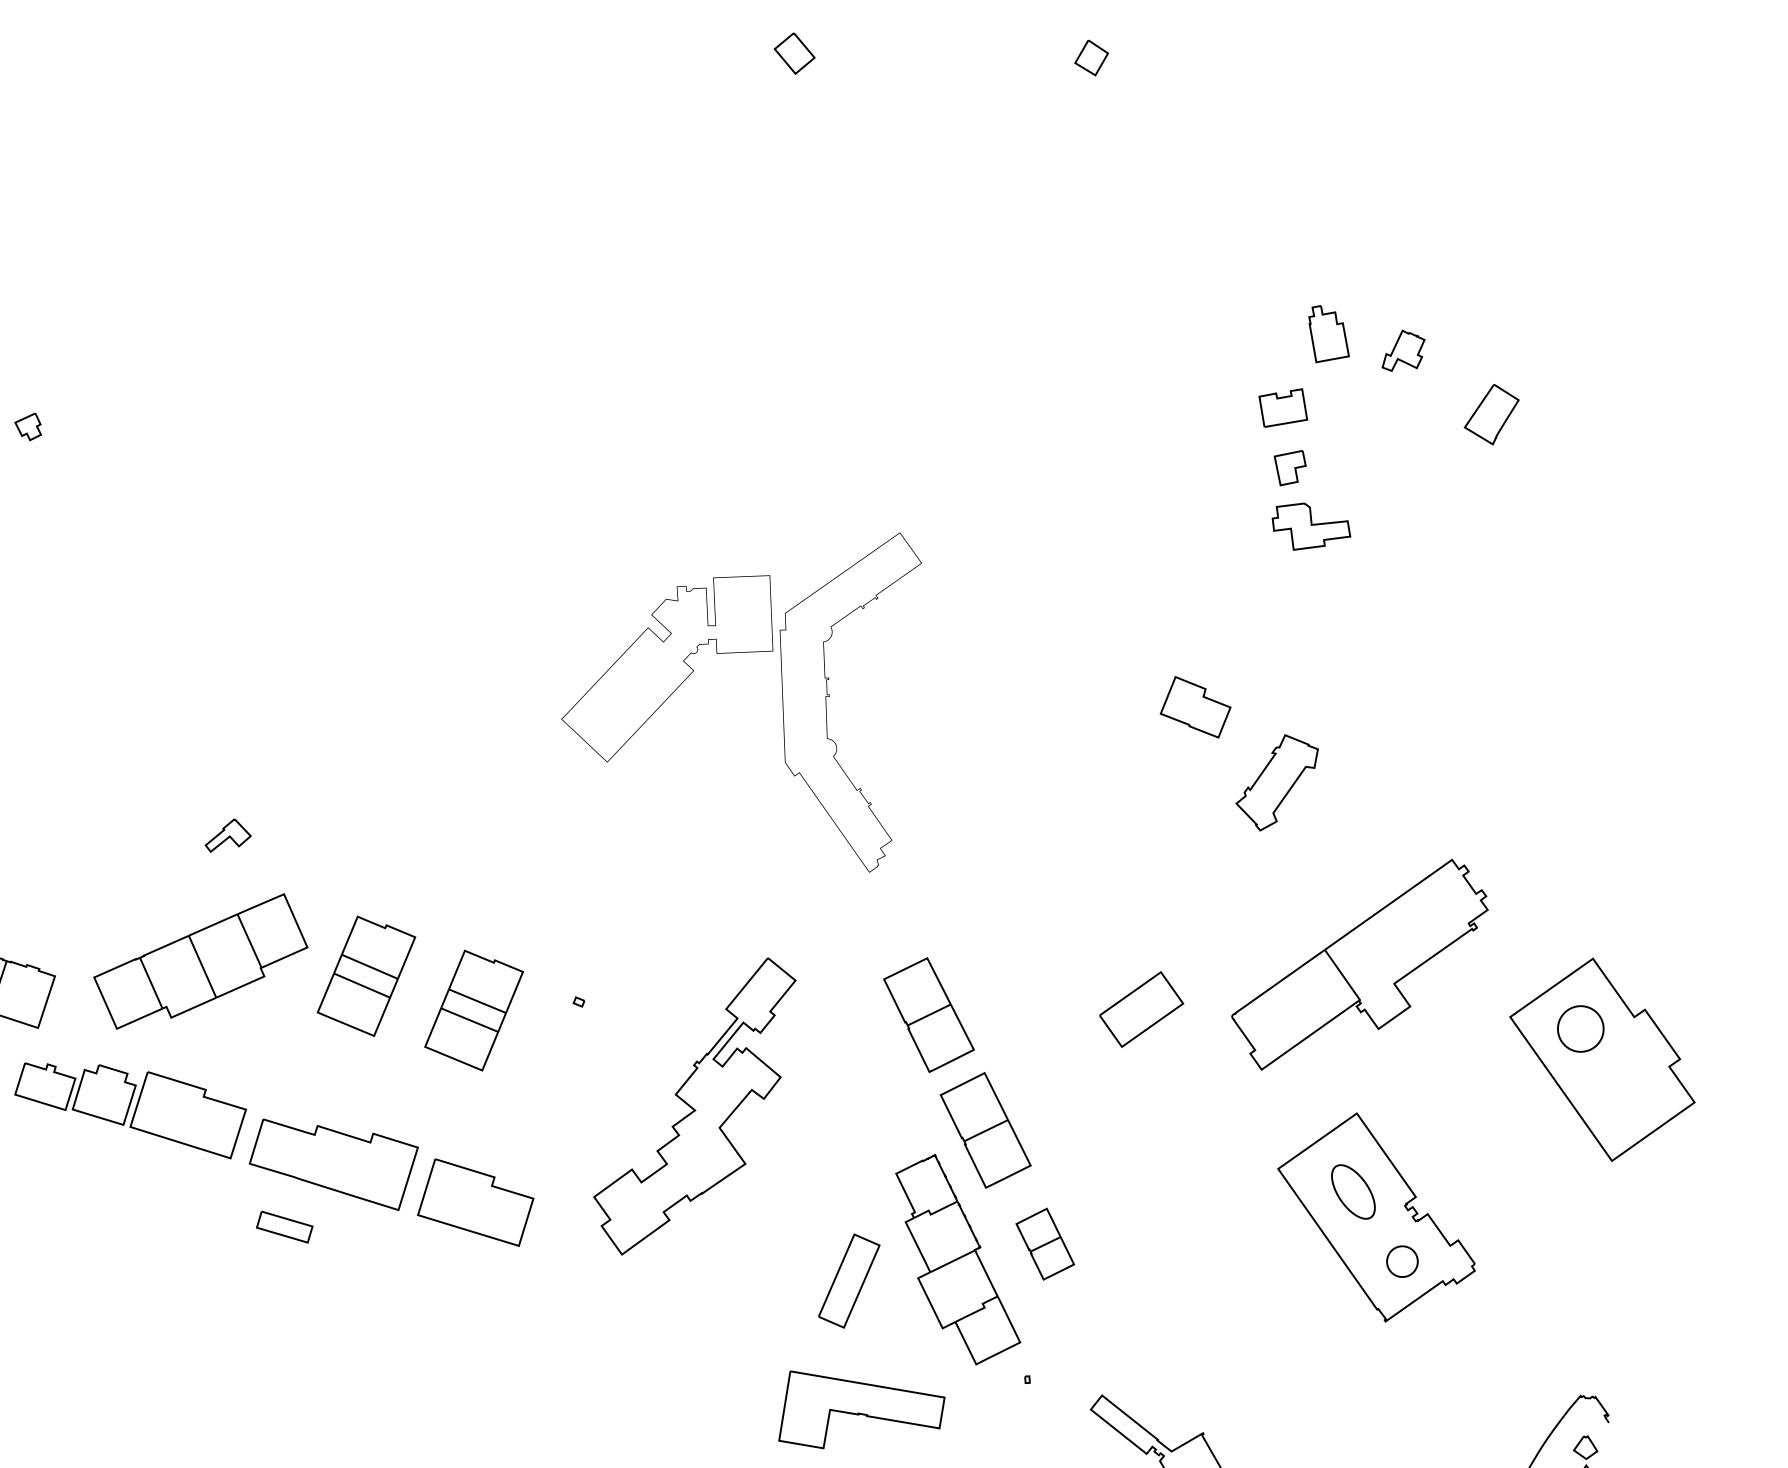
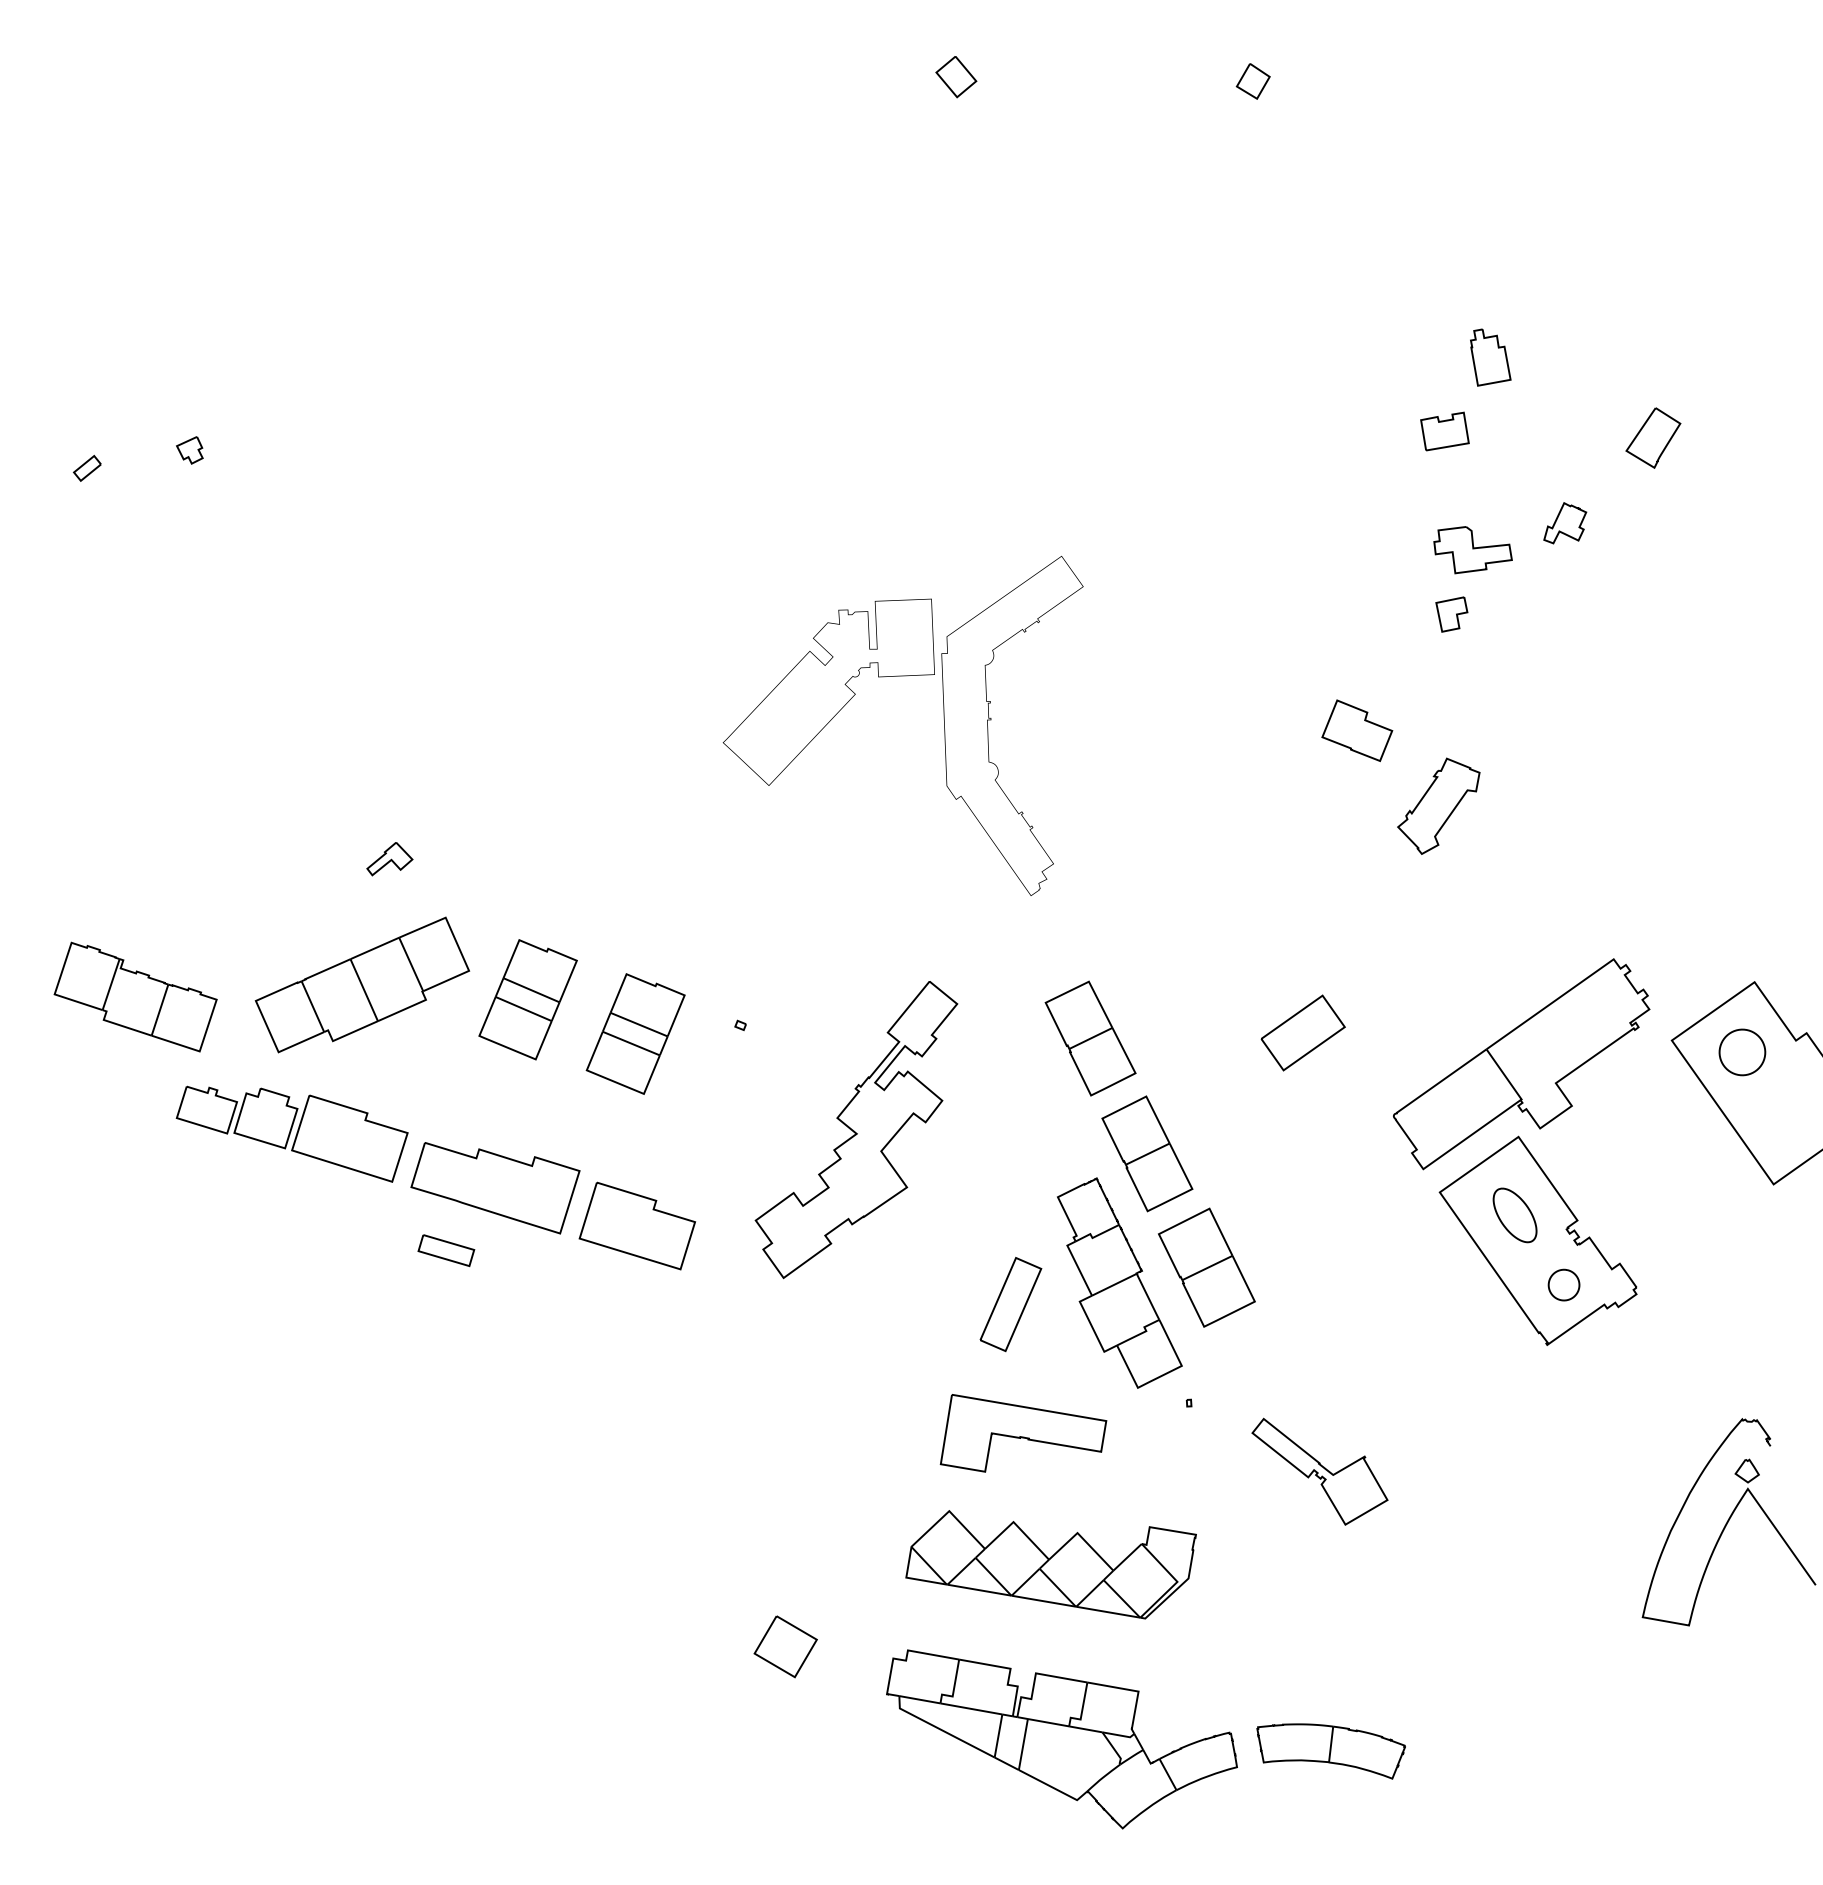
part: (1403, 351) -> (1565, 523), moved
part: (1289, 468) -> (1451, 614), moved
part: (1359, 965) -> (1521, 1064), moved
part: (1044, 1244) -> (1206, 1267), size x1.67

